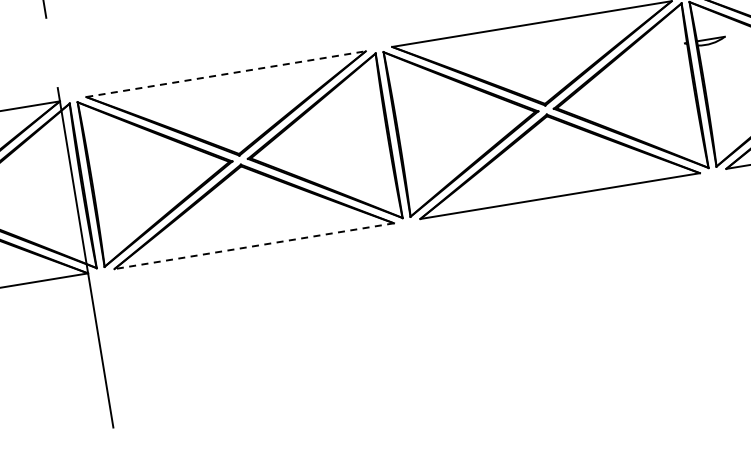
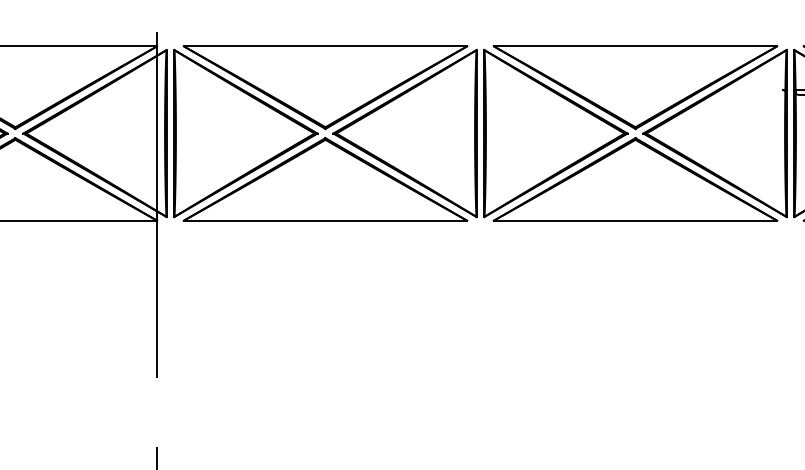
line: (226, 74) -> (325, 46), dashed -> solid
line: (254, 245) -> (325, 220), dashed -> solid

